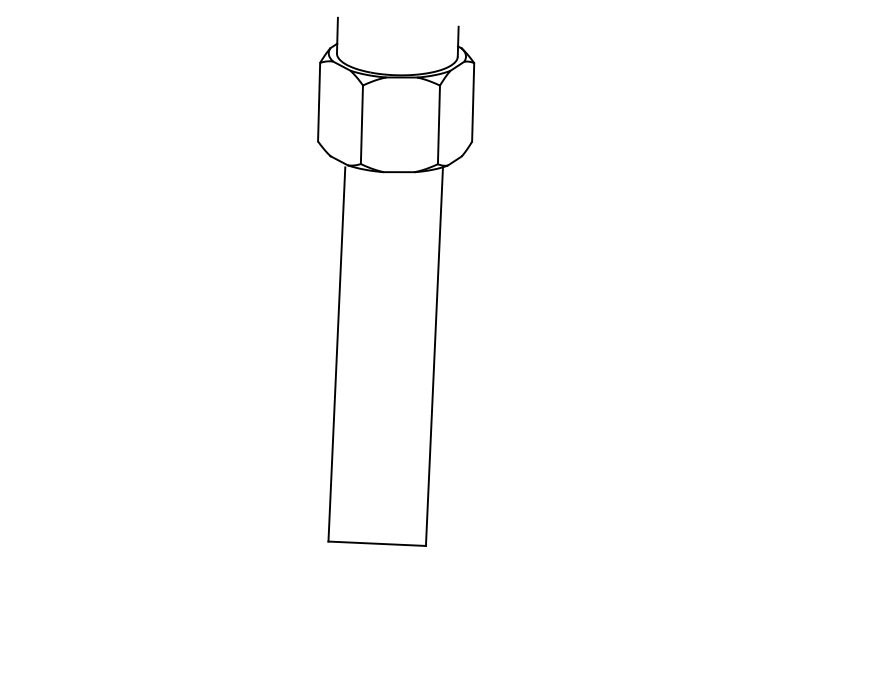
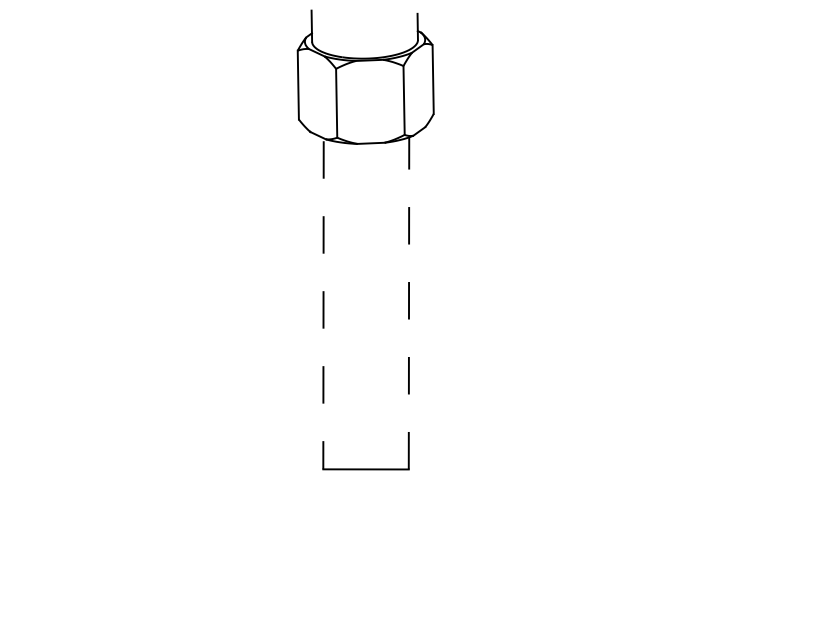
line: (336, 354) -> (323, 305), solid -> dashed
line: (435, 355) -> (409, 302), solid -> dashed

